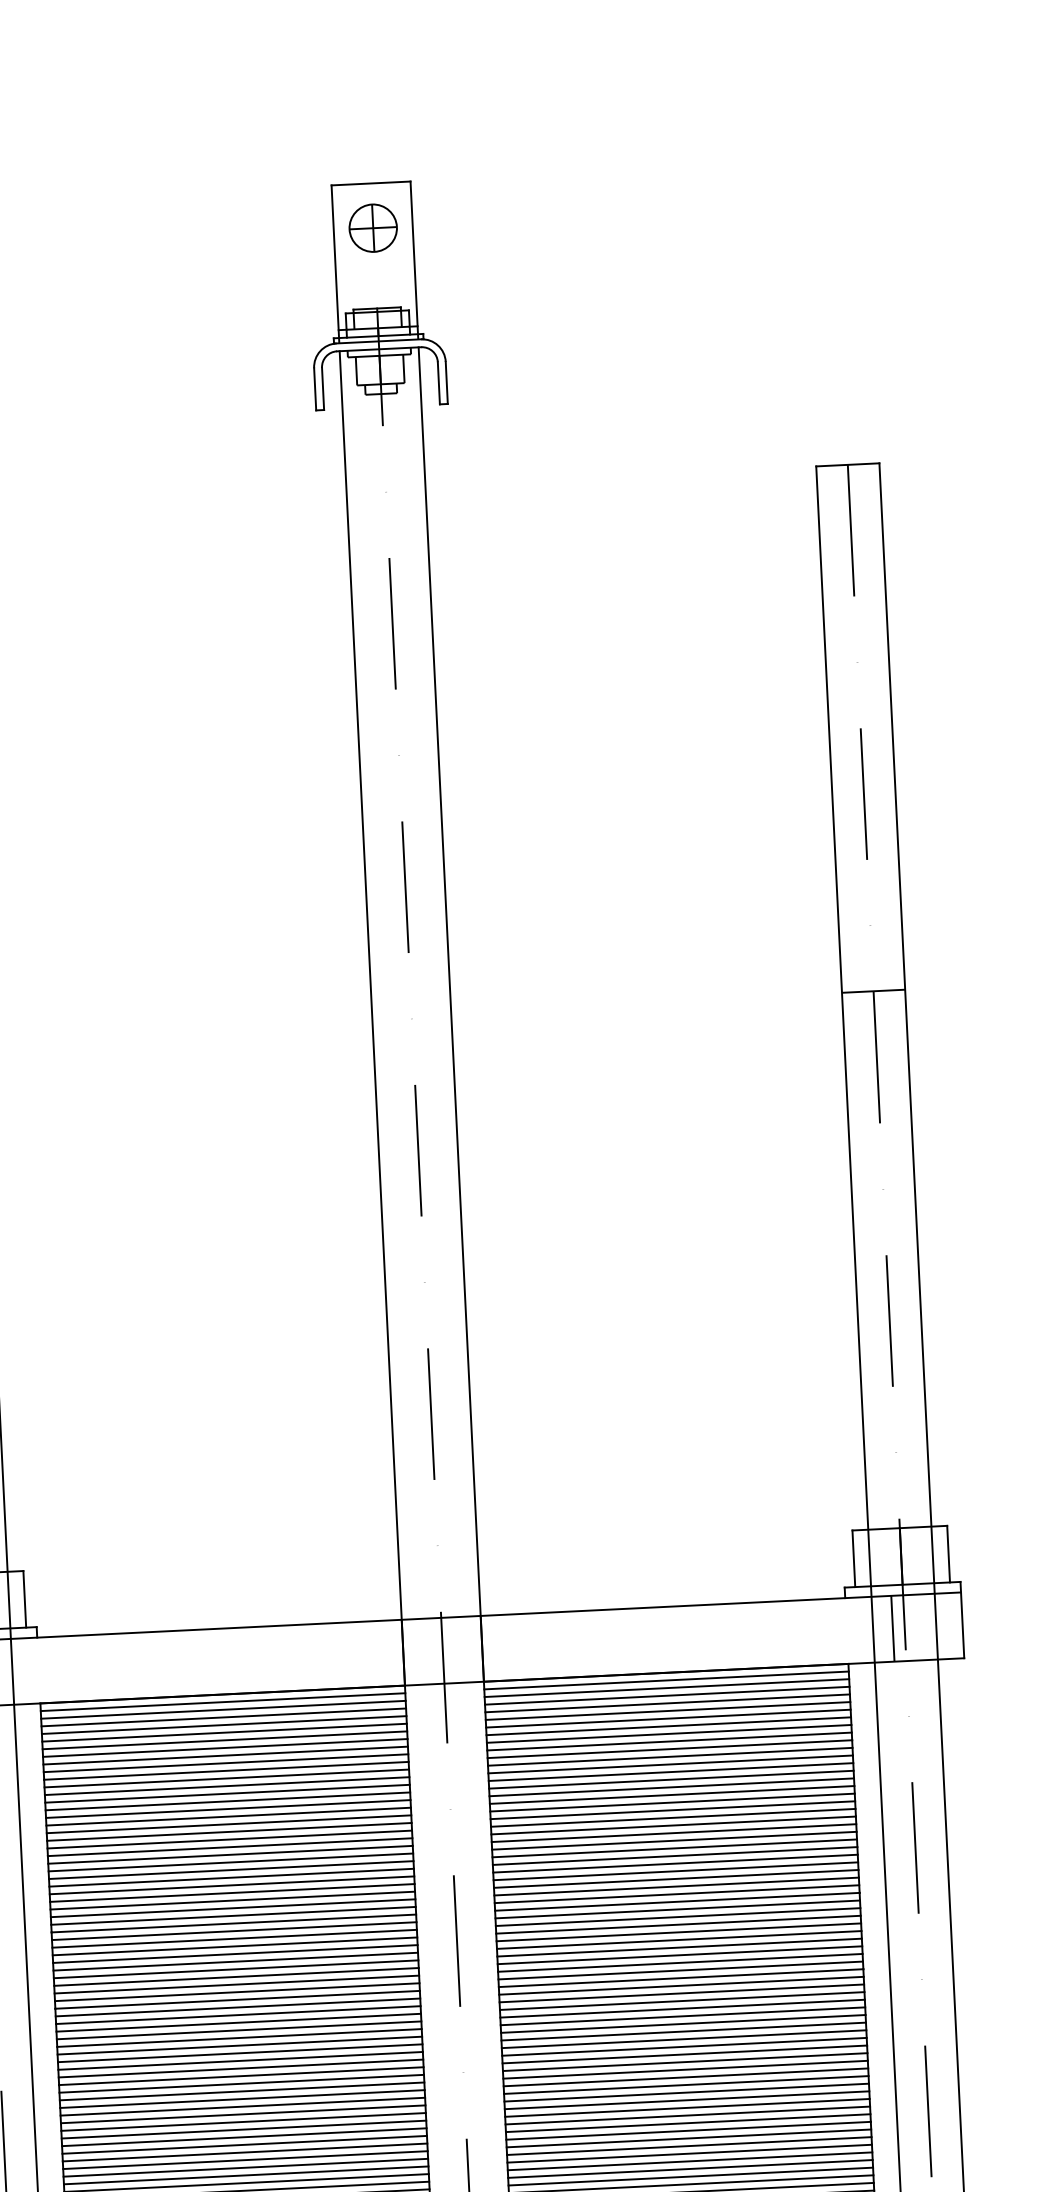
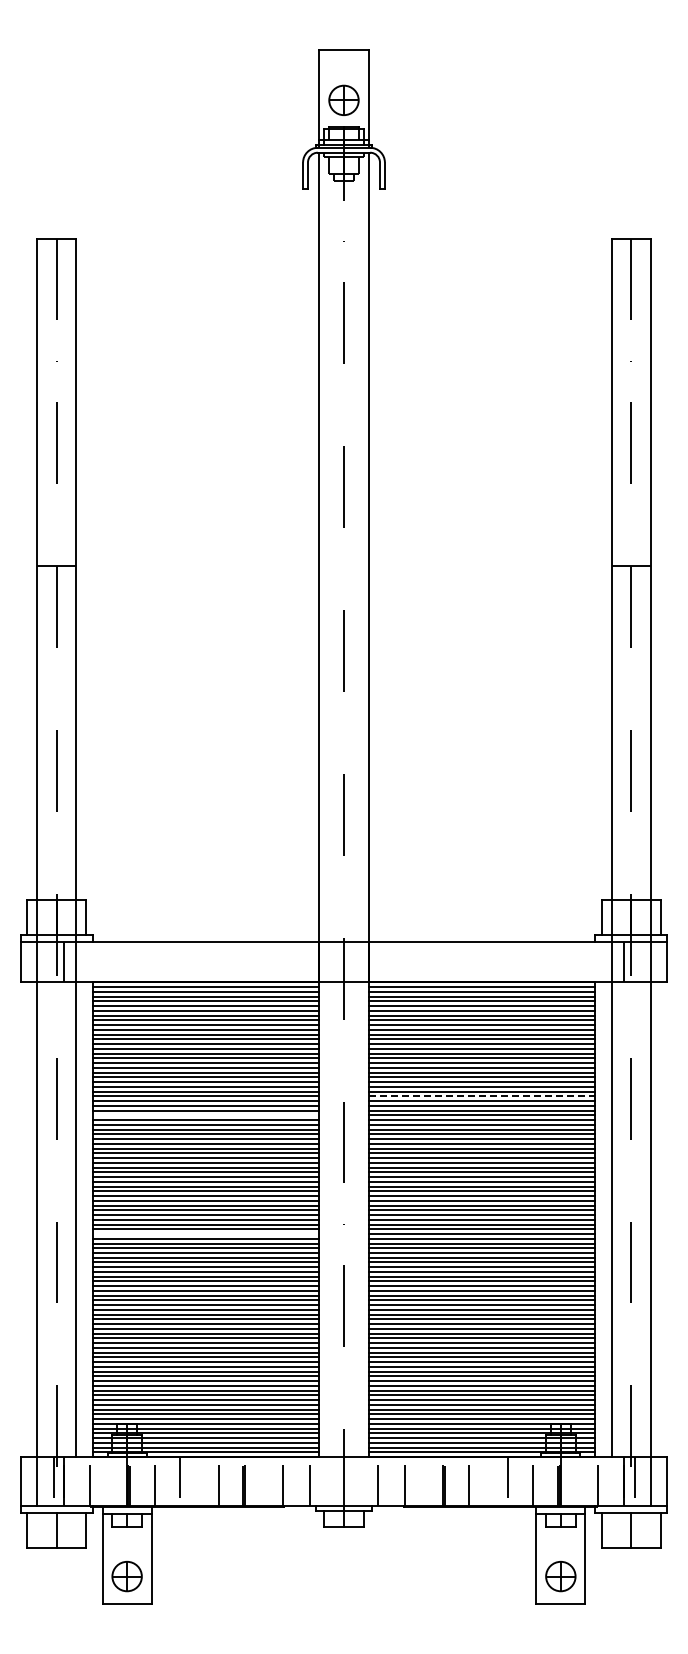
part: (372, 226) -> (343, 99), moved
line: (676, 1856) -> (482, 1096), solid -> dashed
line: (232, 1908) -> (205, 1115), removed
line: (241, 2099) -> (205, 1234), removed

